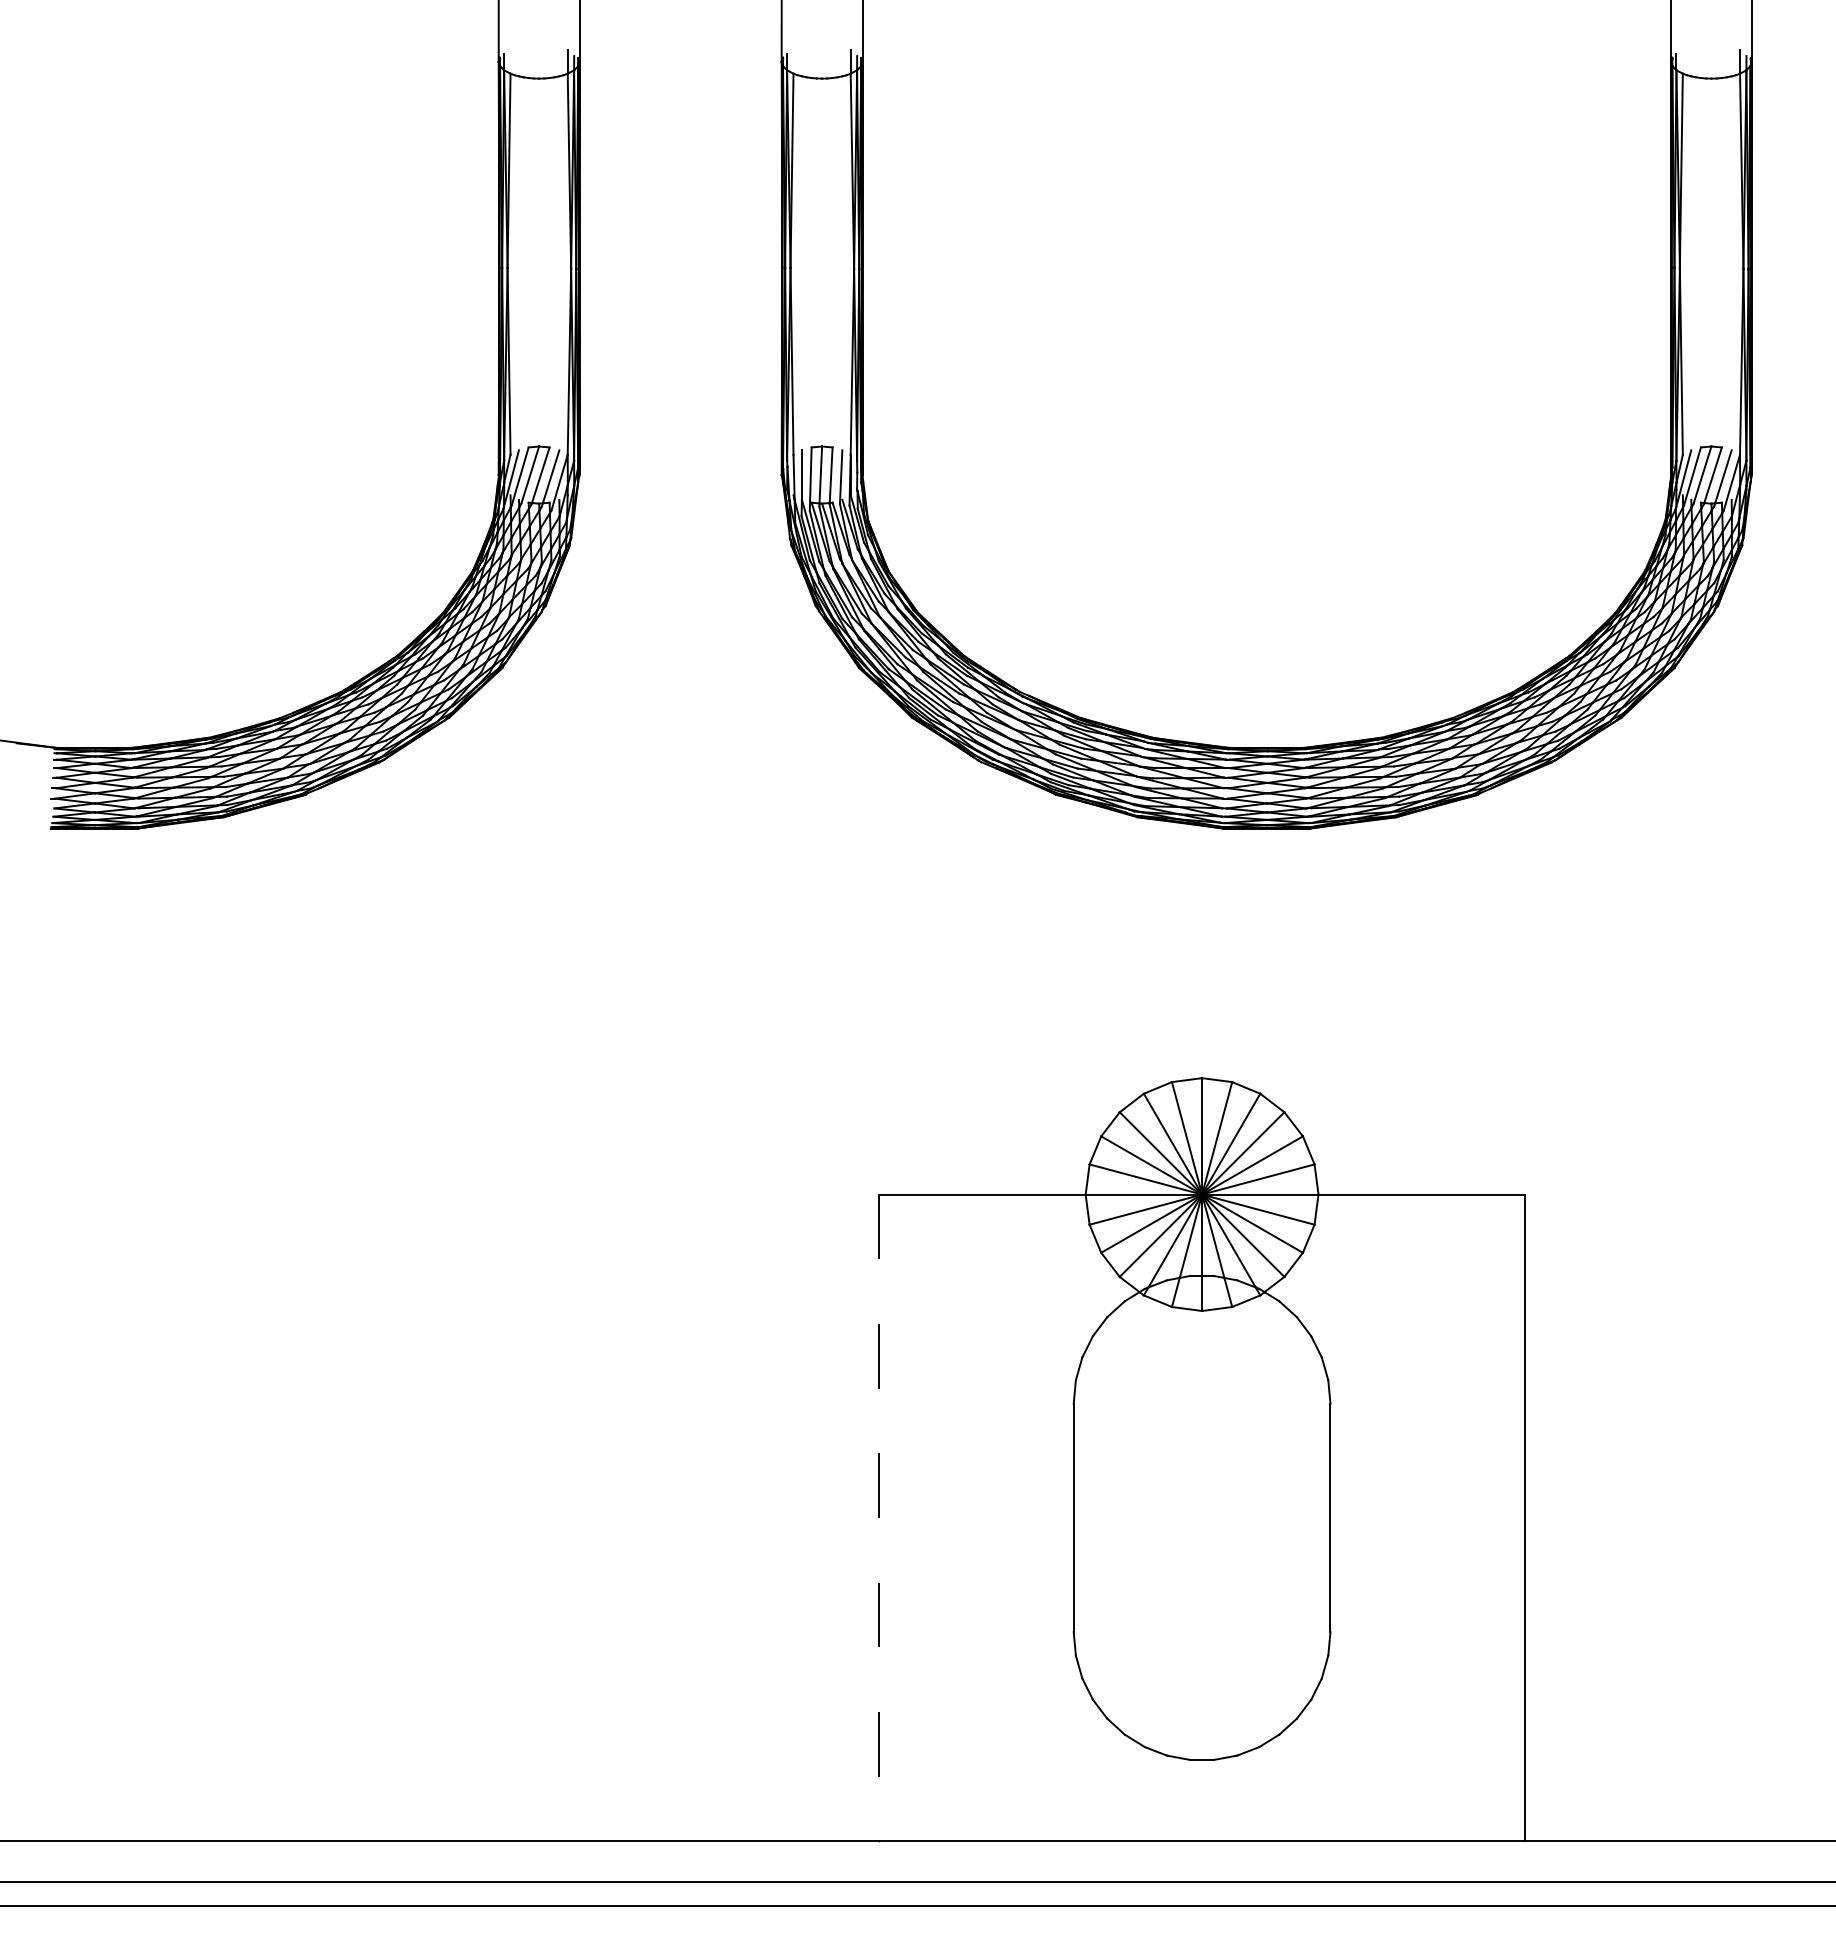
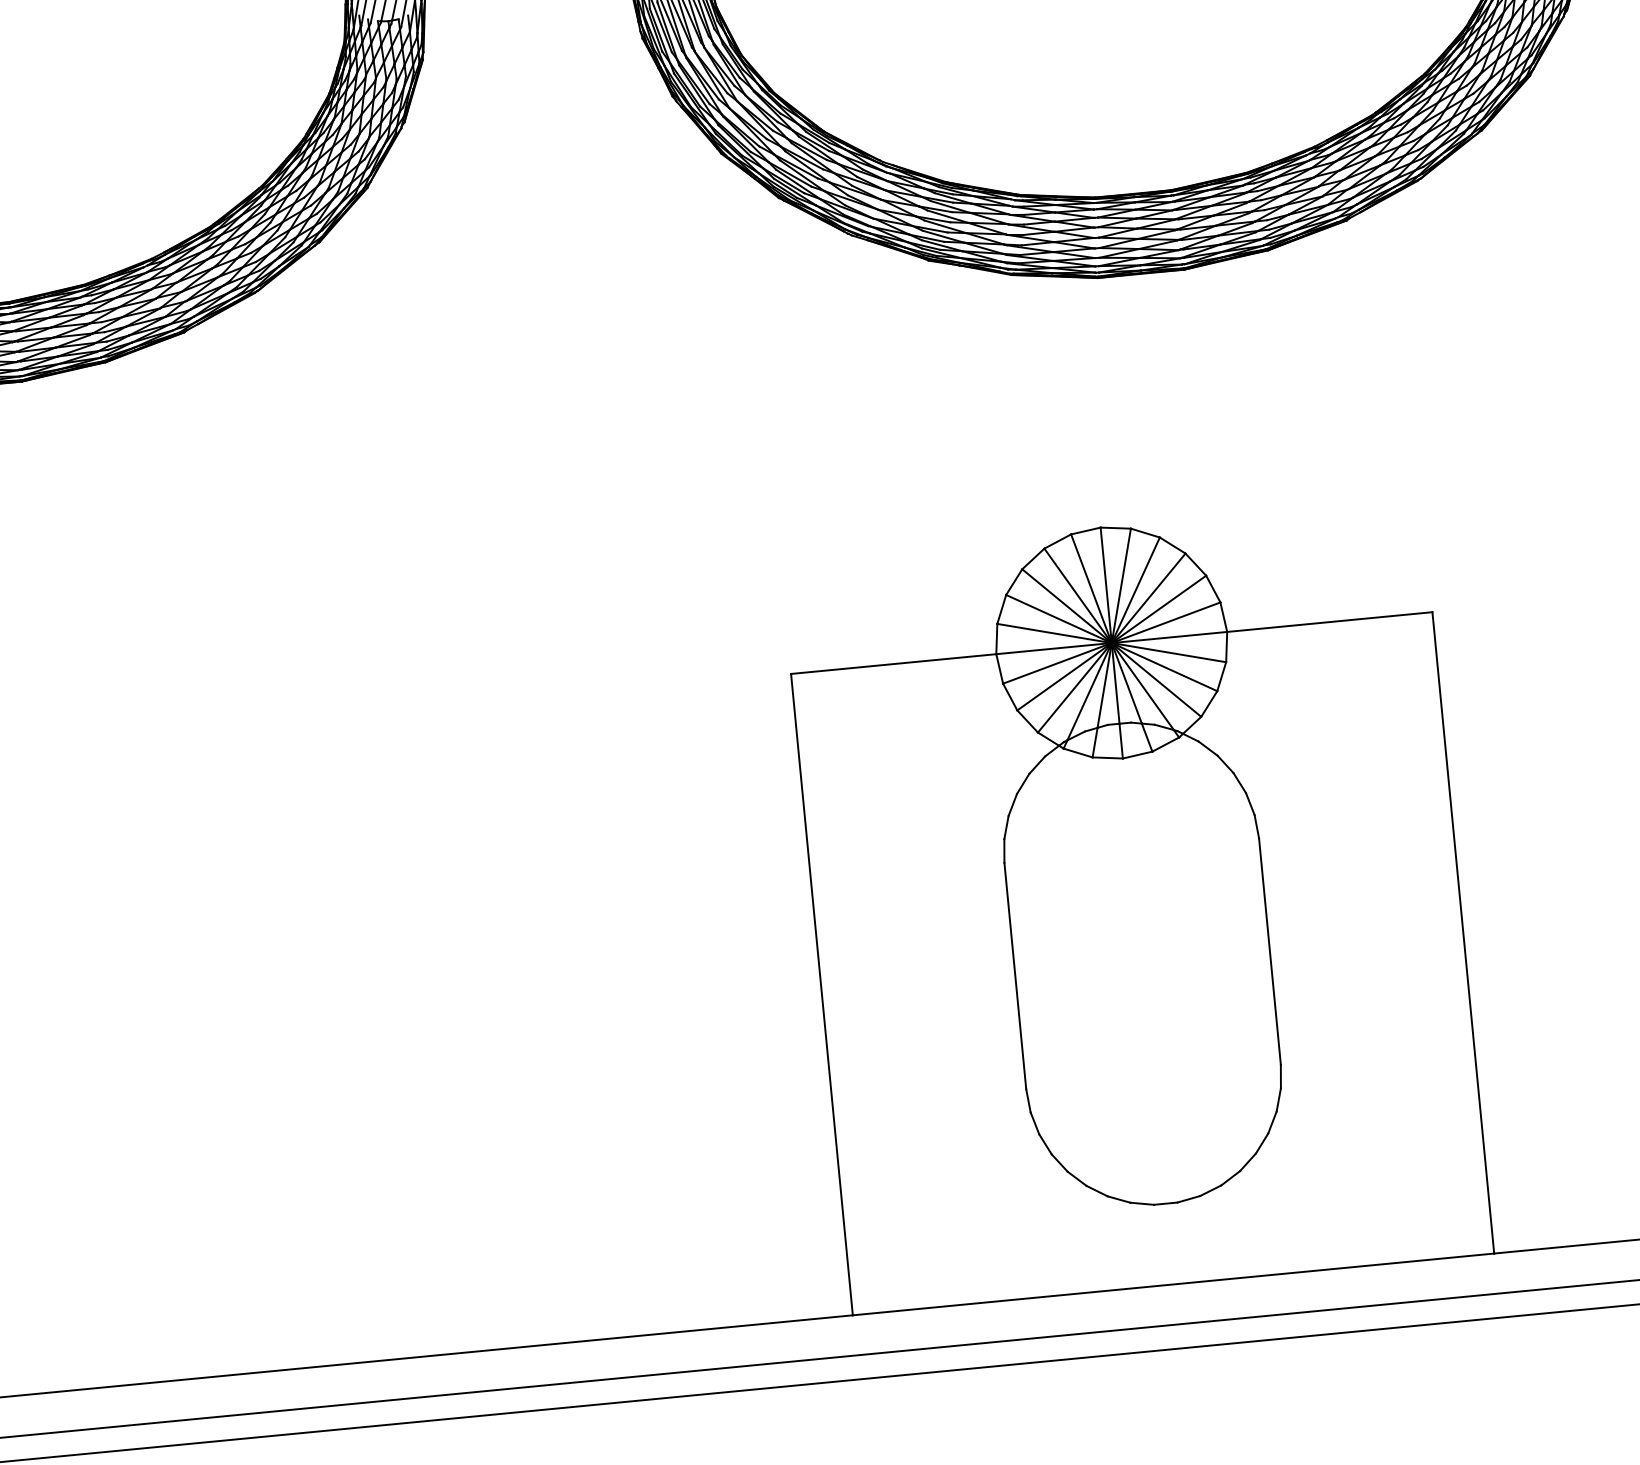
line: (878, 1518) -> (821, 995), dashed -> solid

